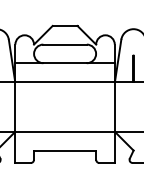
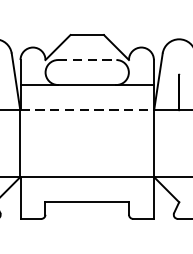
line: (65, 44) -> (87, 59), solid -> dashed
line: (65, 81) -> (87, 109), solid -> dashed

